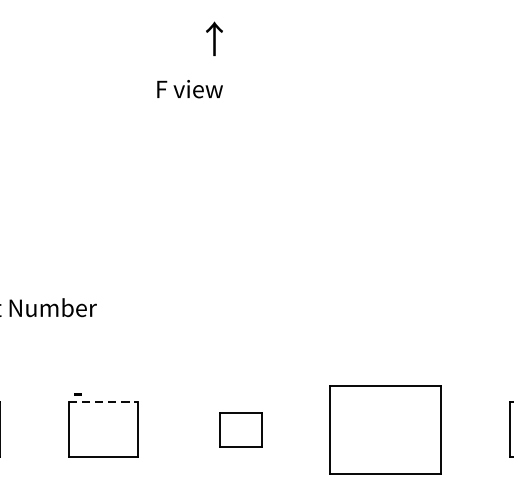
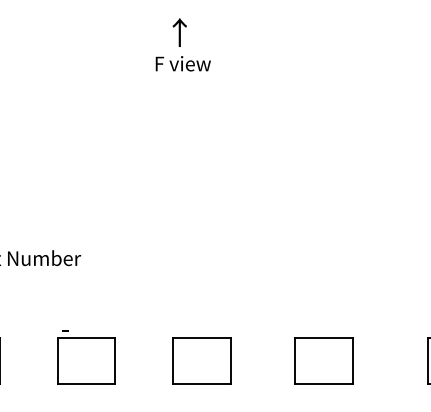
text: (189, 88) -> (182, 63), moved
line: (103, 402) -> (86, 337), dashed -> solid
part: (240, 429) -> (201, 360), size x1.67
part: (385, 429) -> (323, 360), size x0.62

